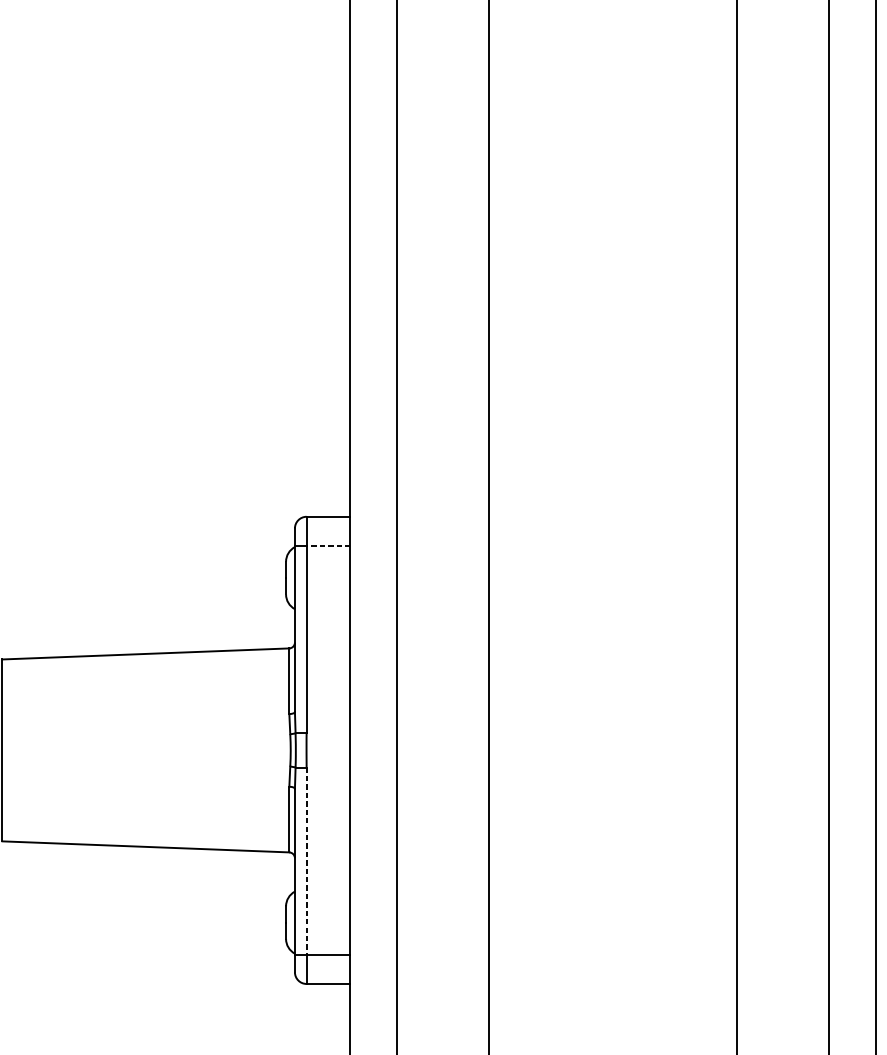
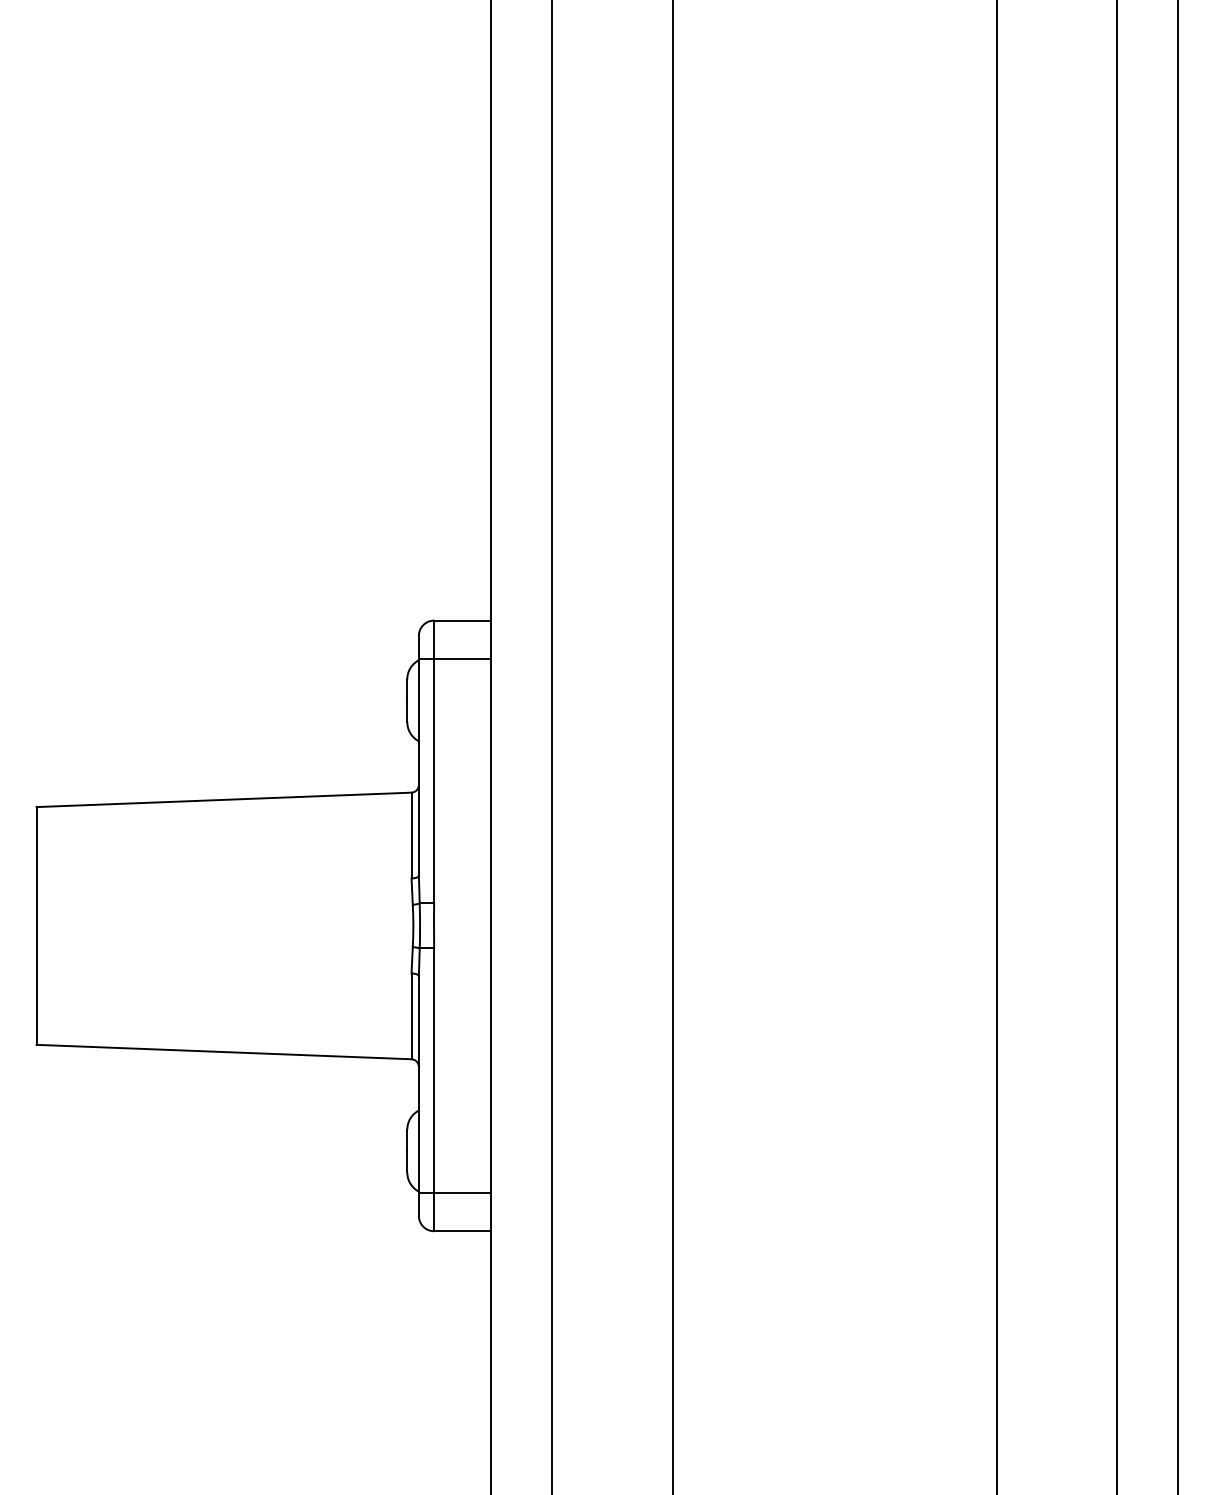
line: (328, 545) -> (462, 658), dashed -> solid
line: (306, 861) -> (434, 1071), dashed -> solid

